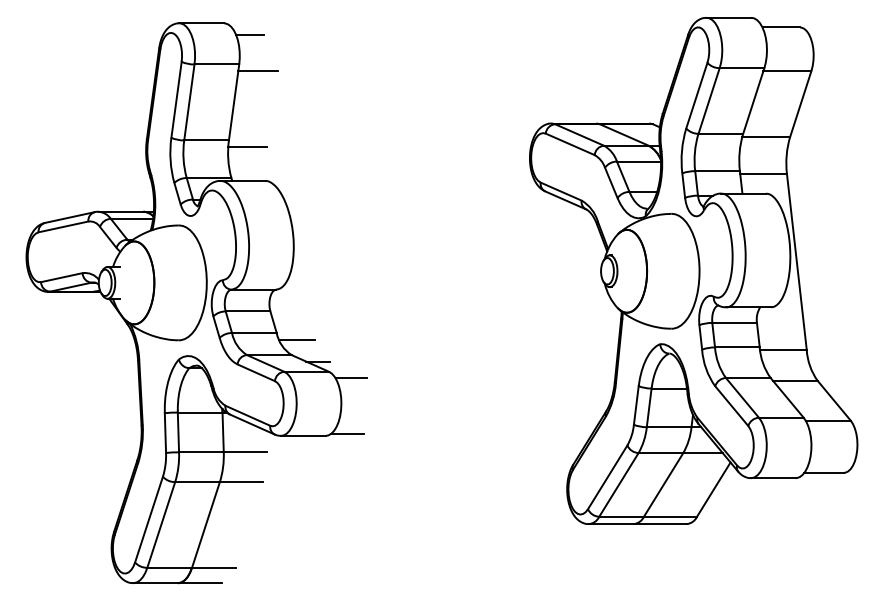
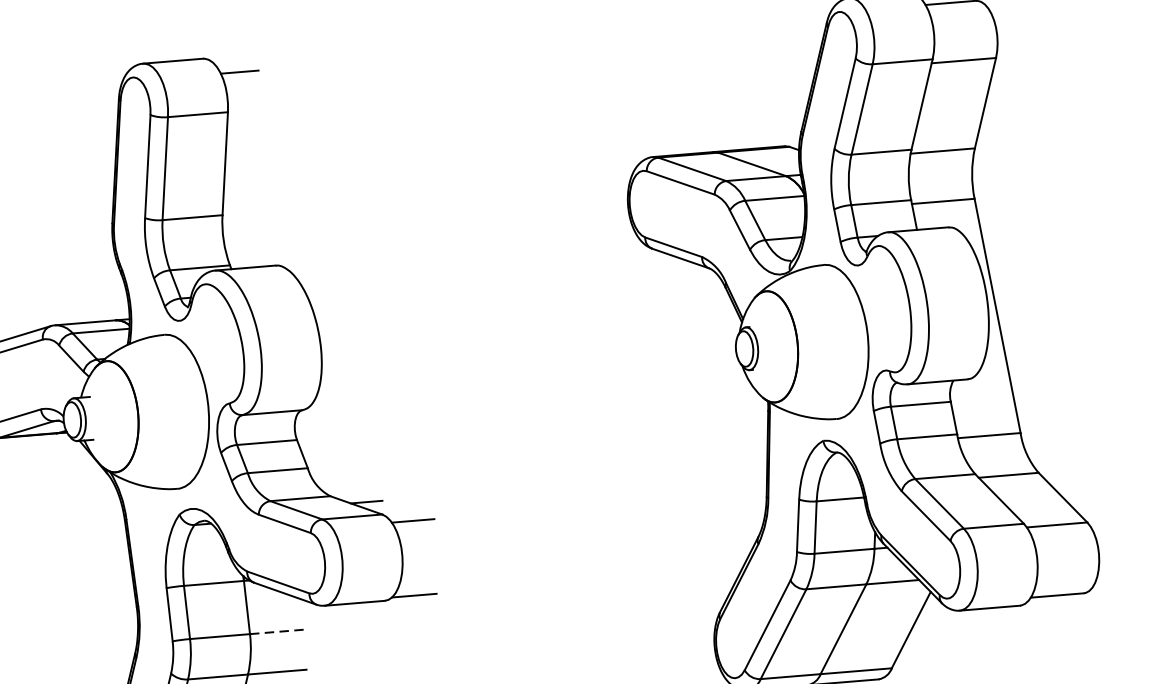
line: (257, 71) -> (253, 119), removed
line: (247, 147) -> (248, 222), removed
line: (297, 339) -> (336, 474), removed
line: (245, 452) -> (279, 631), solid -> dashed

